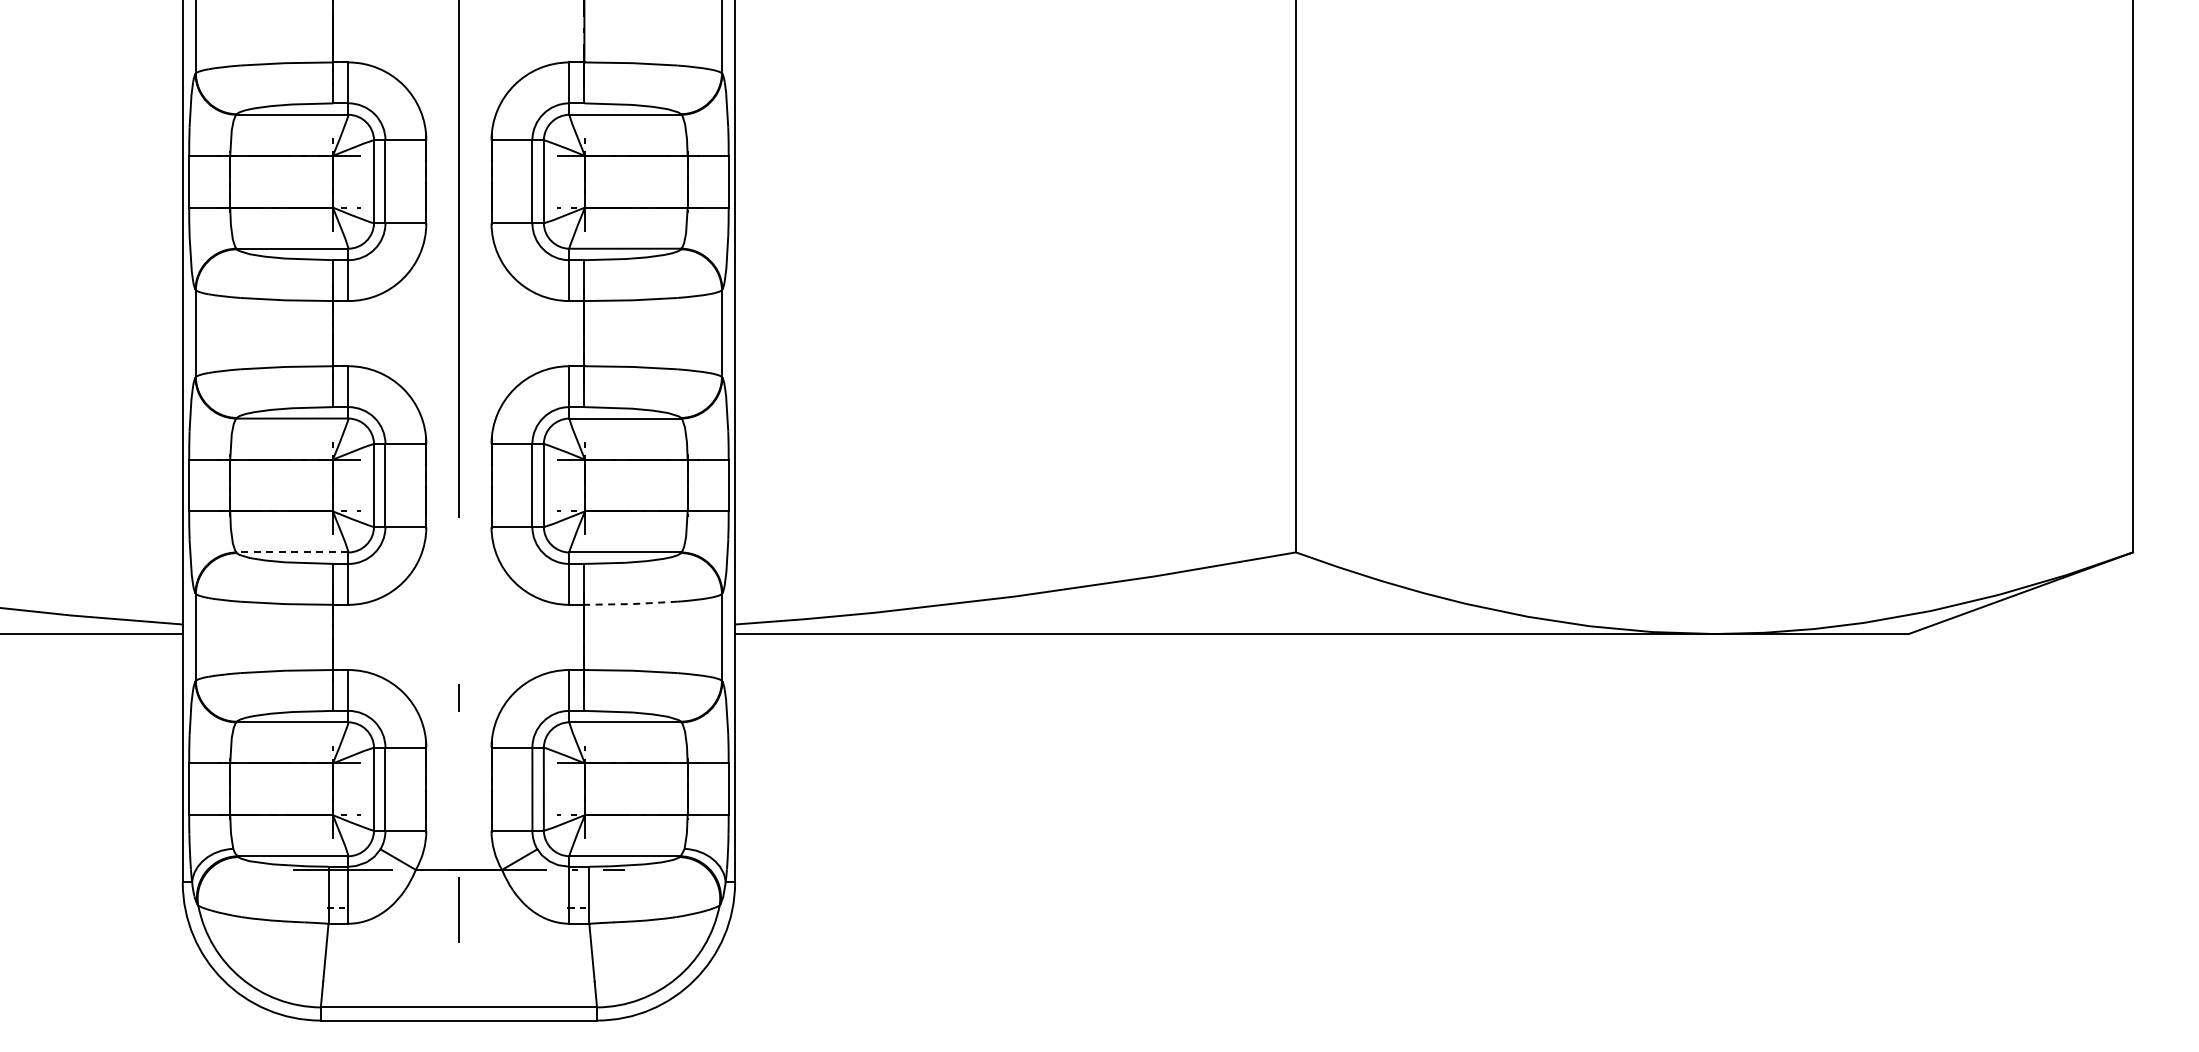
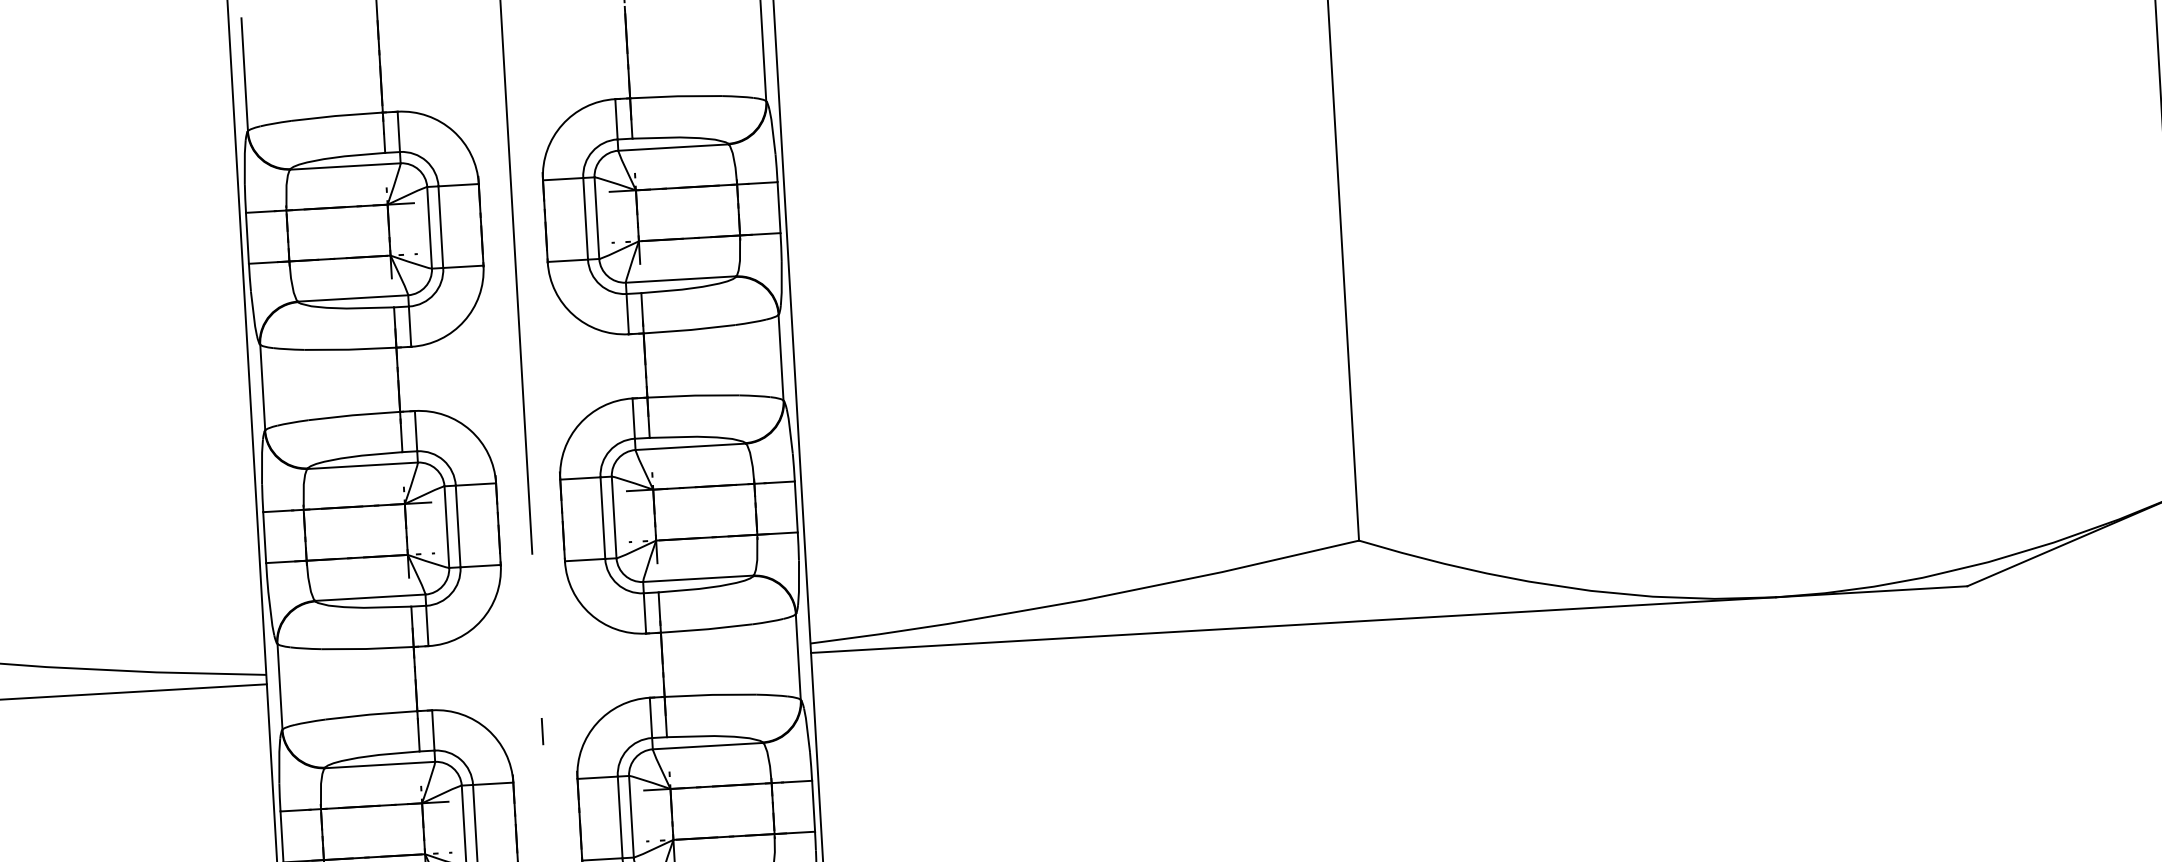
line: (292, 552) -> (370, 597), dashed -> solid
line: (631, 604) -> (707, 629), dashed -> solid

